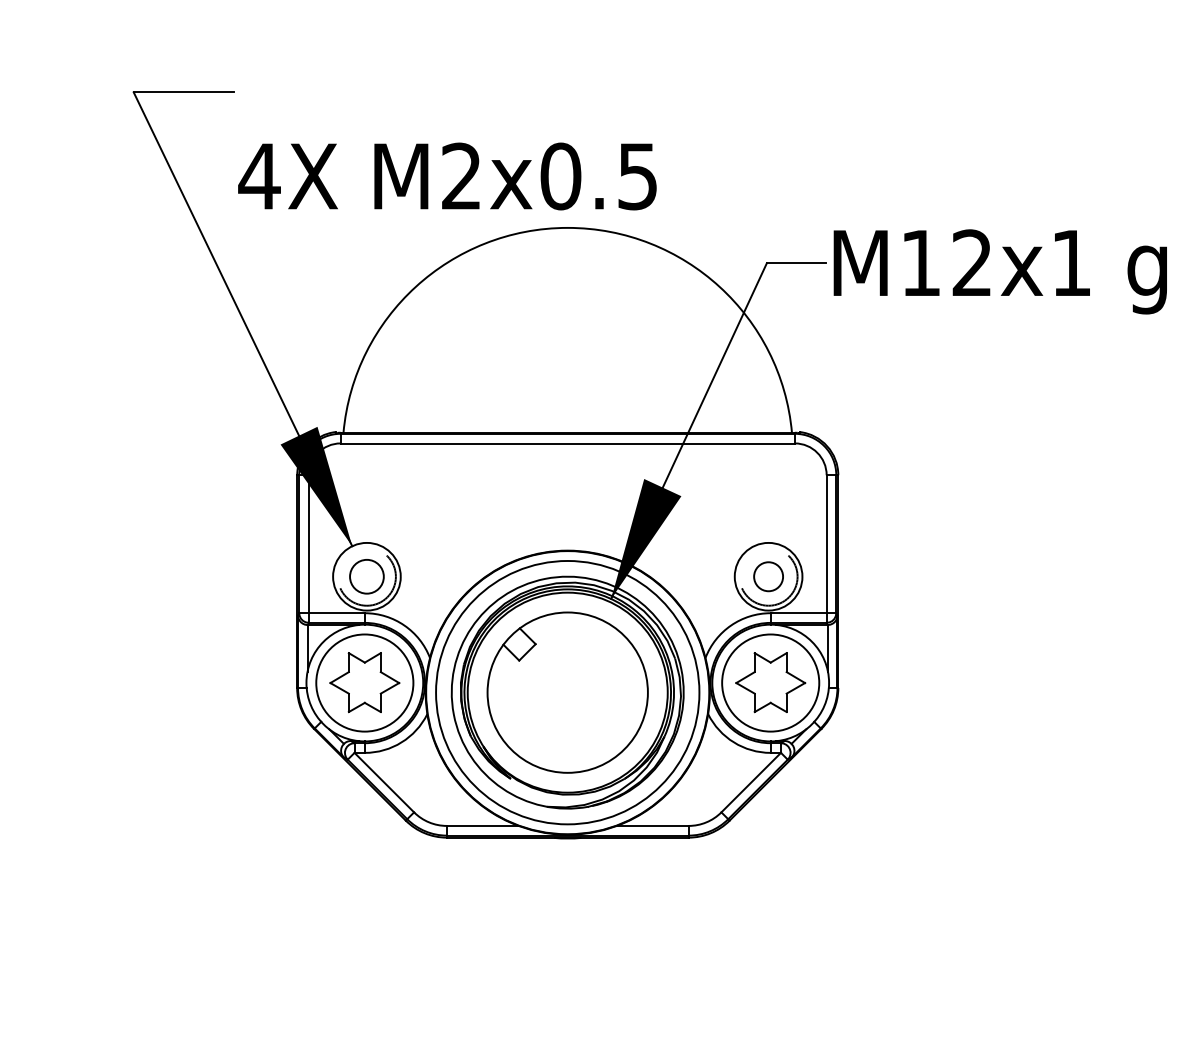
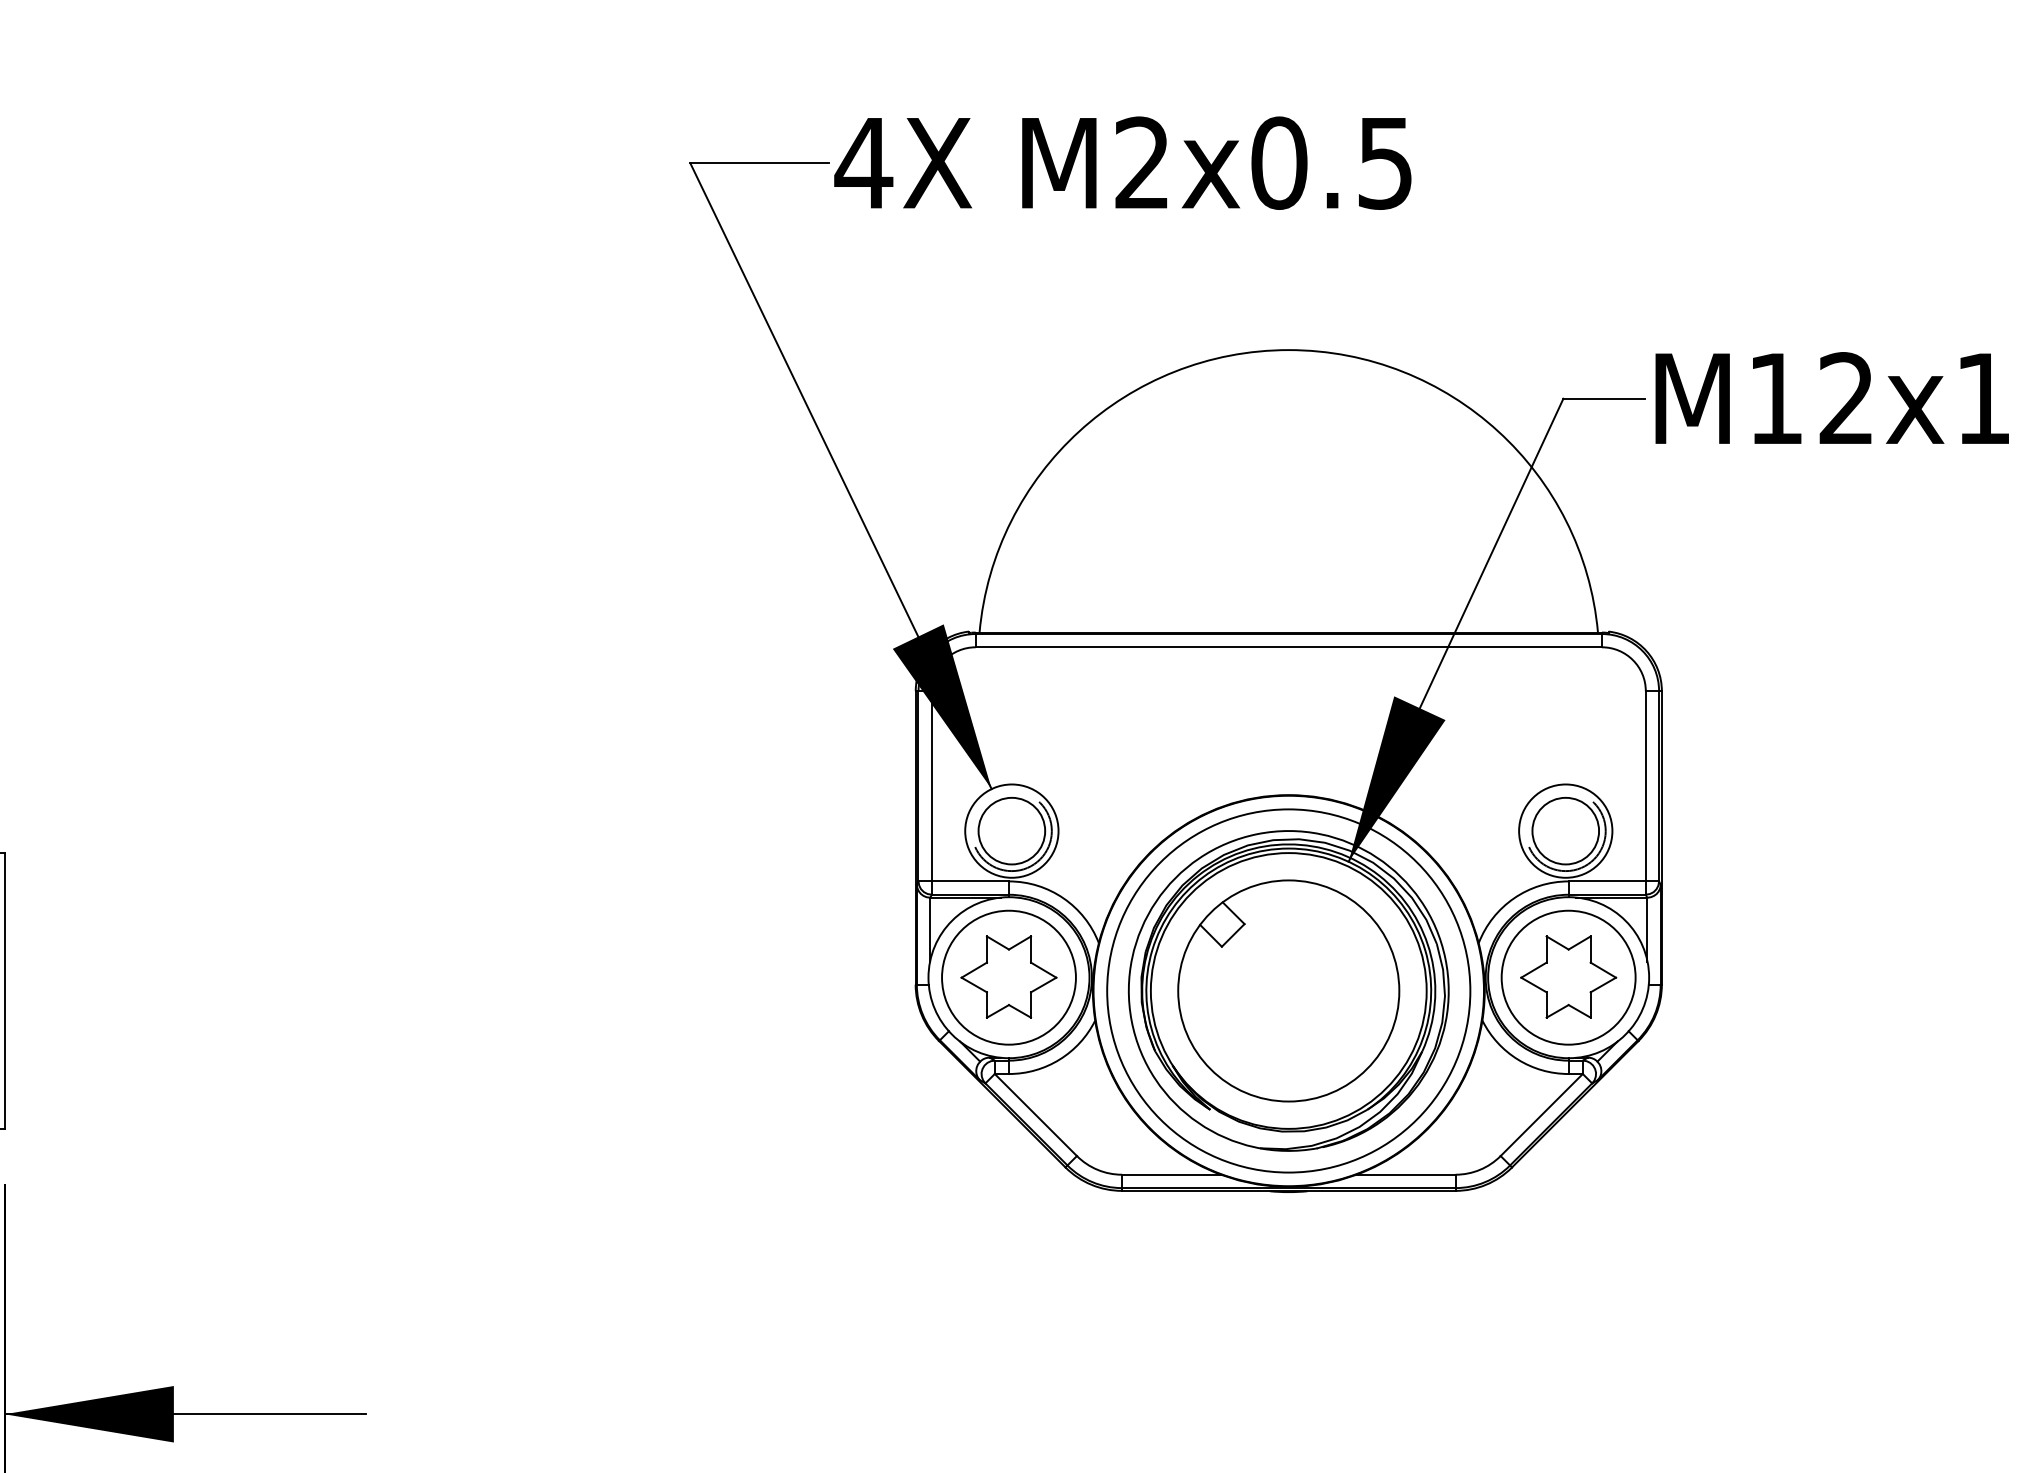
text: (447, 175) -> (1122, 162), moved
circle: (366, 576) -> (1011, 830), size x1.43
circle: (768, 576) -> (1565, 830), size x1.67

